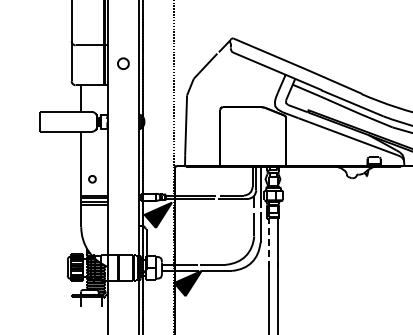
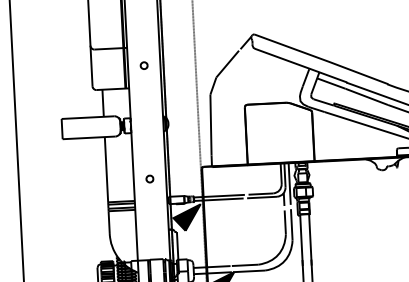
part: (123, 63) -> (144, 65), size x0.62
part: (92, 179) -> (149, 179), moved
line: (269, 242) -> (301, 239), dashed -> solid

